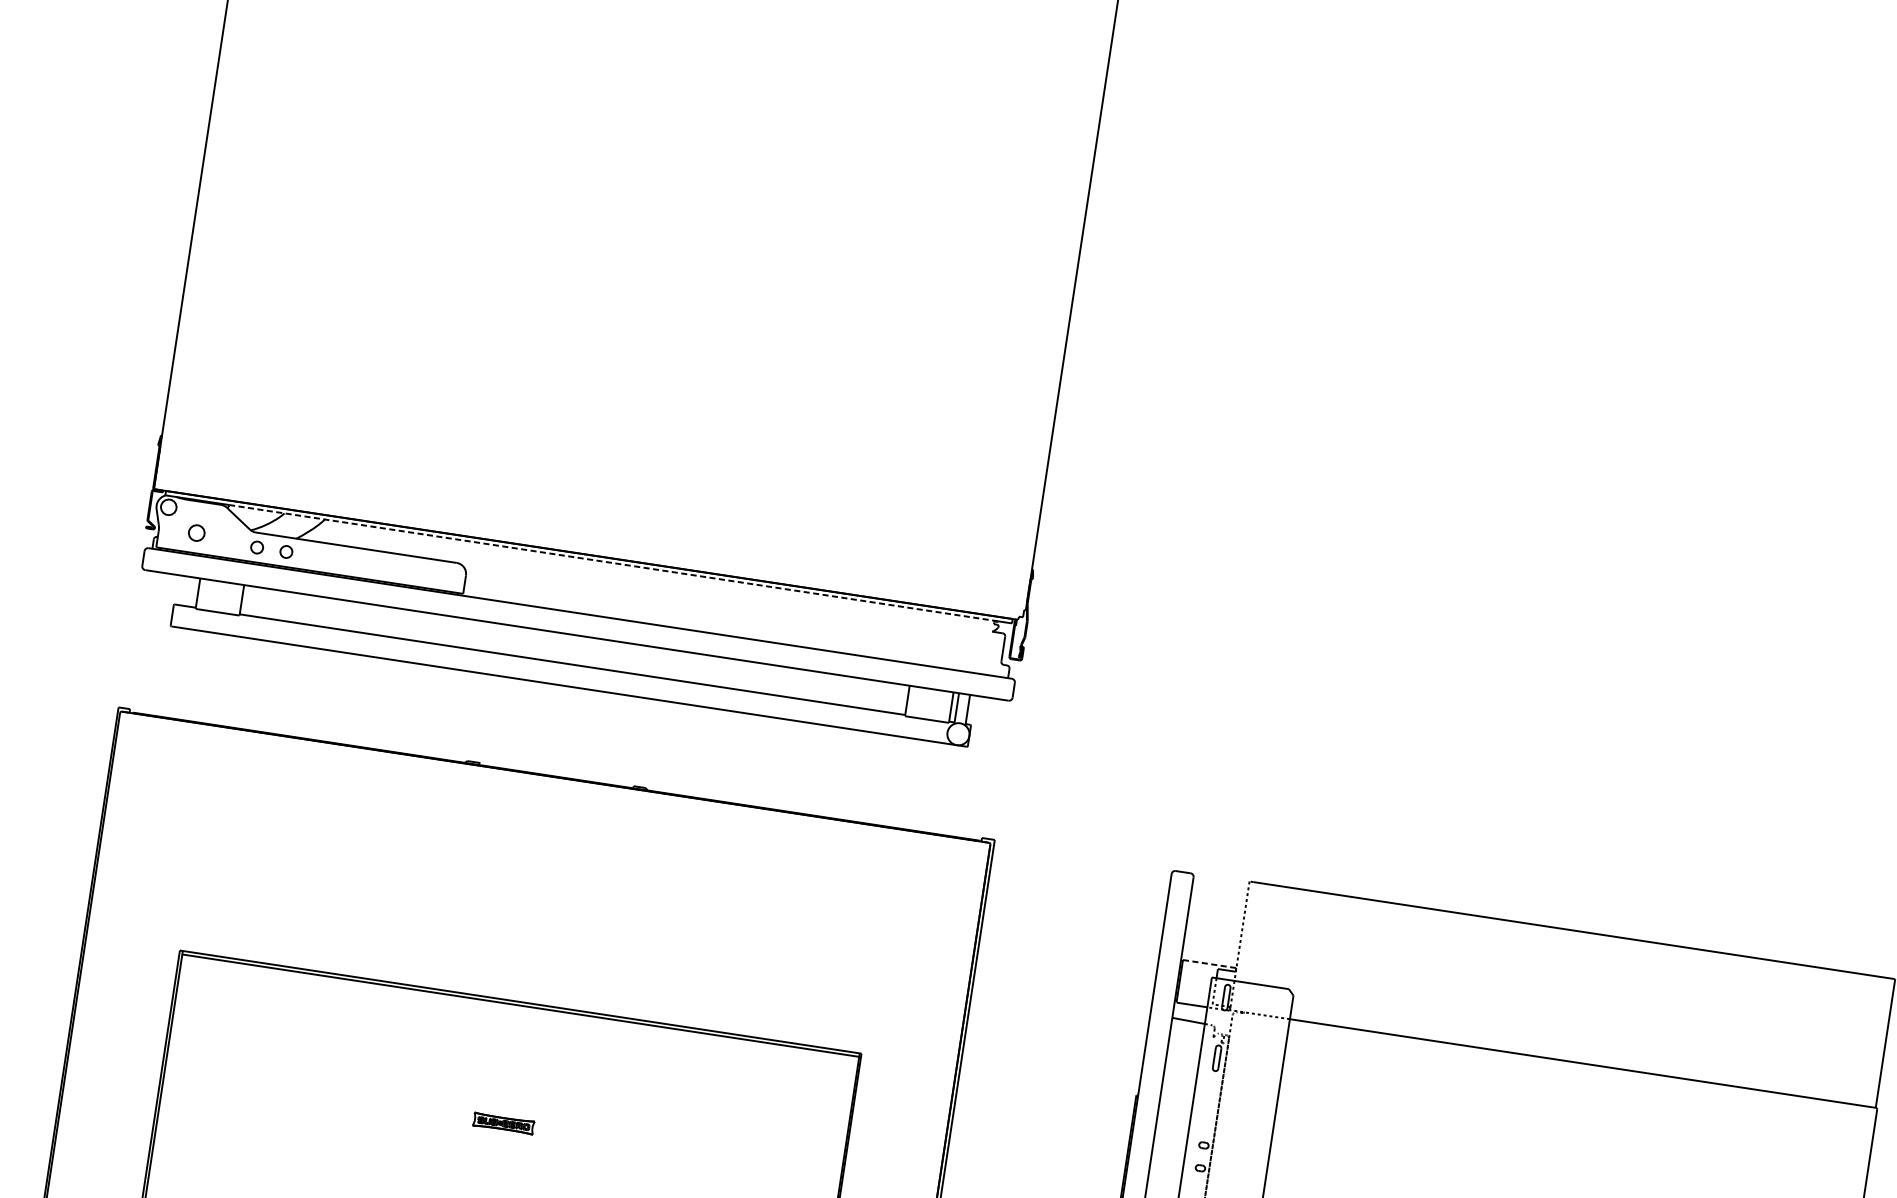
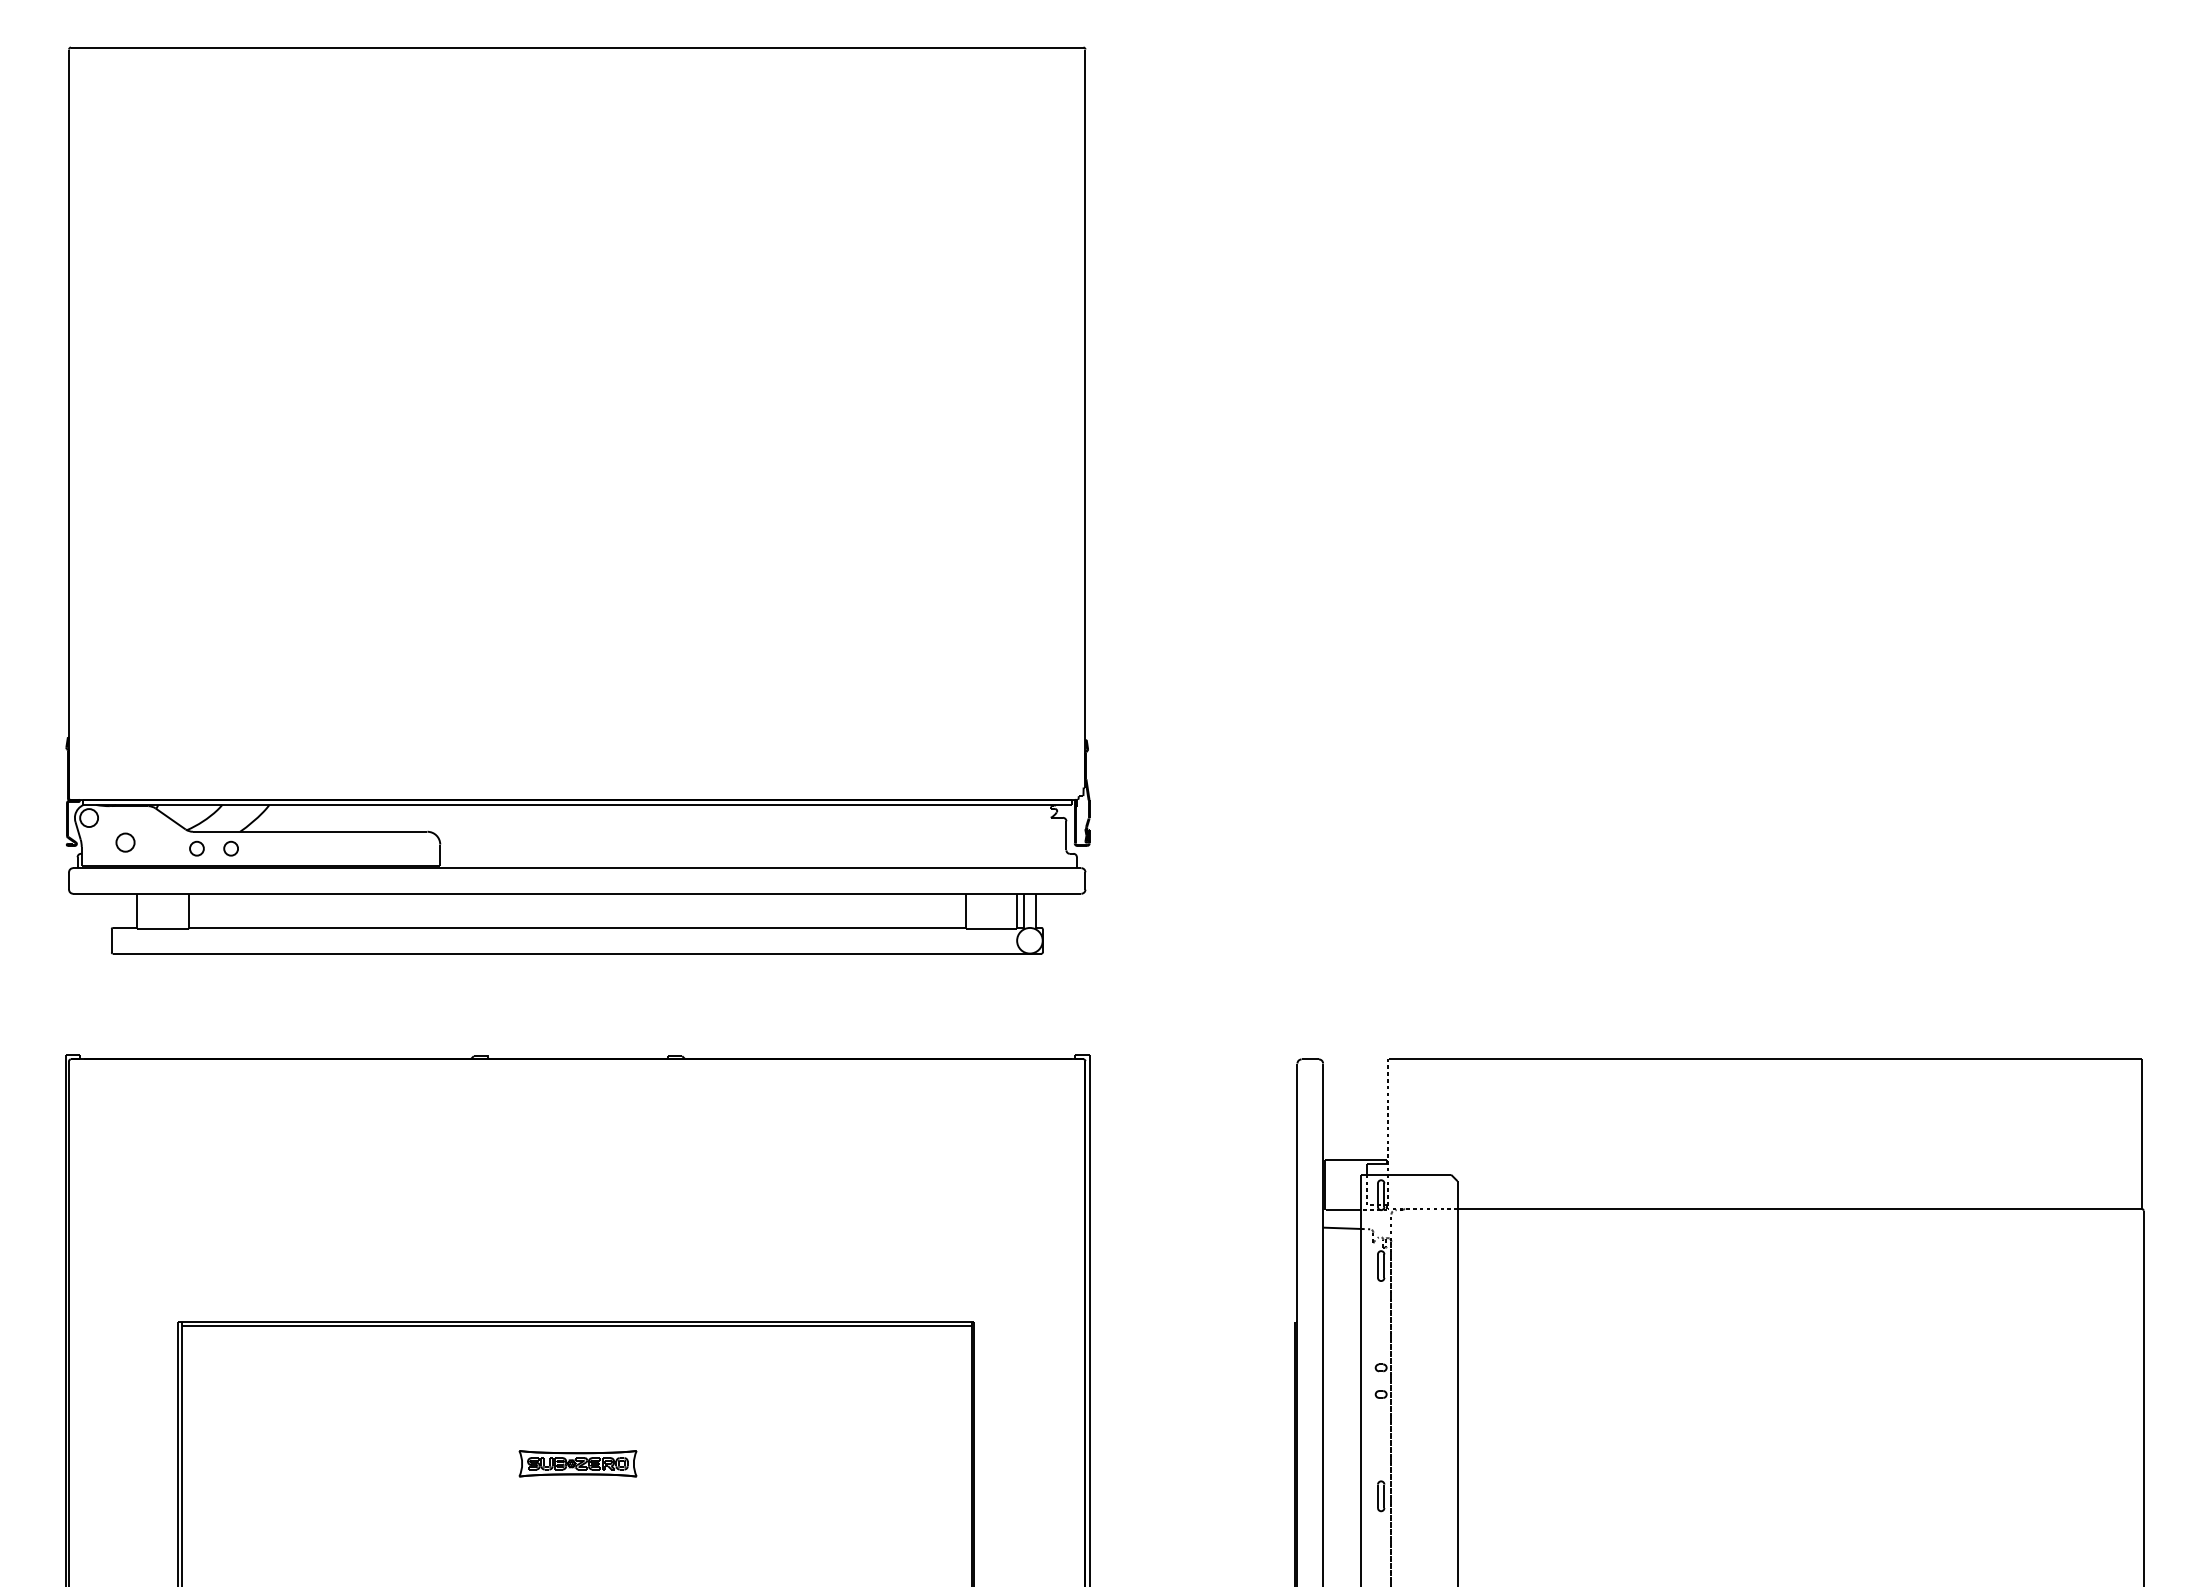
line: (614, 562) -> (607, 804), dashed -> solid
line: (1209, 963) -> (1356, 1159), dashed -> solid
part: (503, 1123) -> (577, 1463), size x1.67

